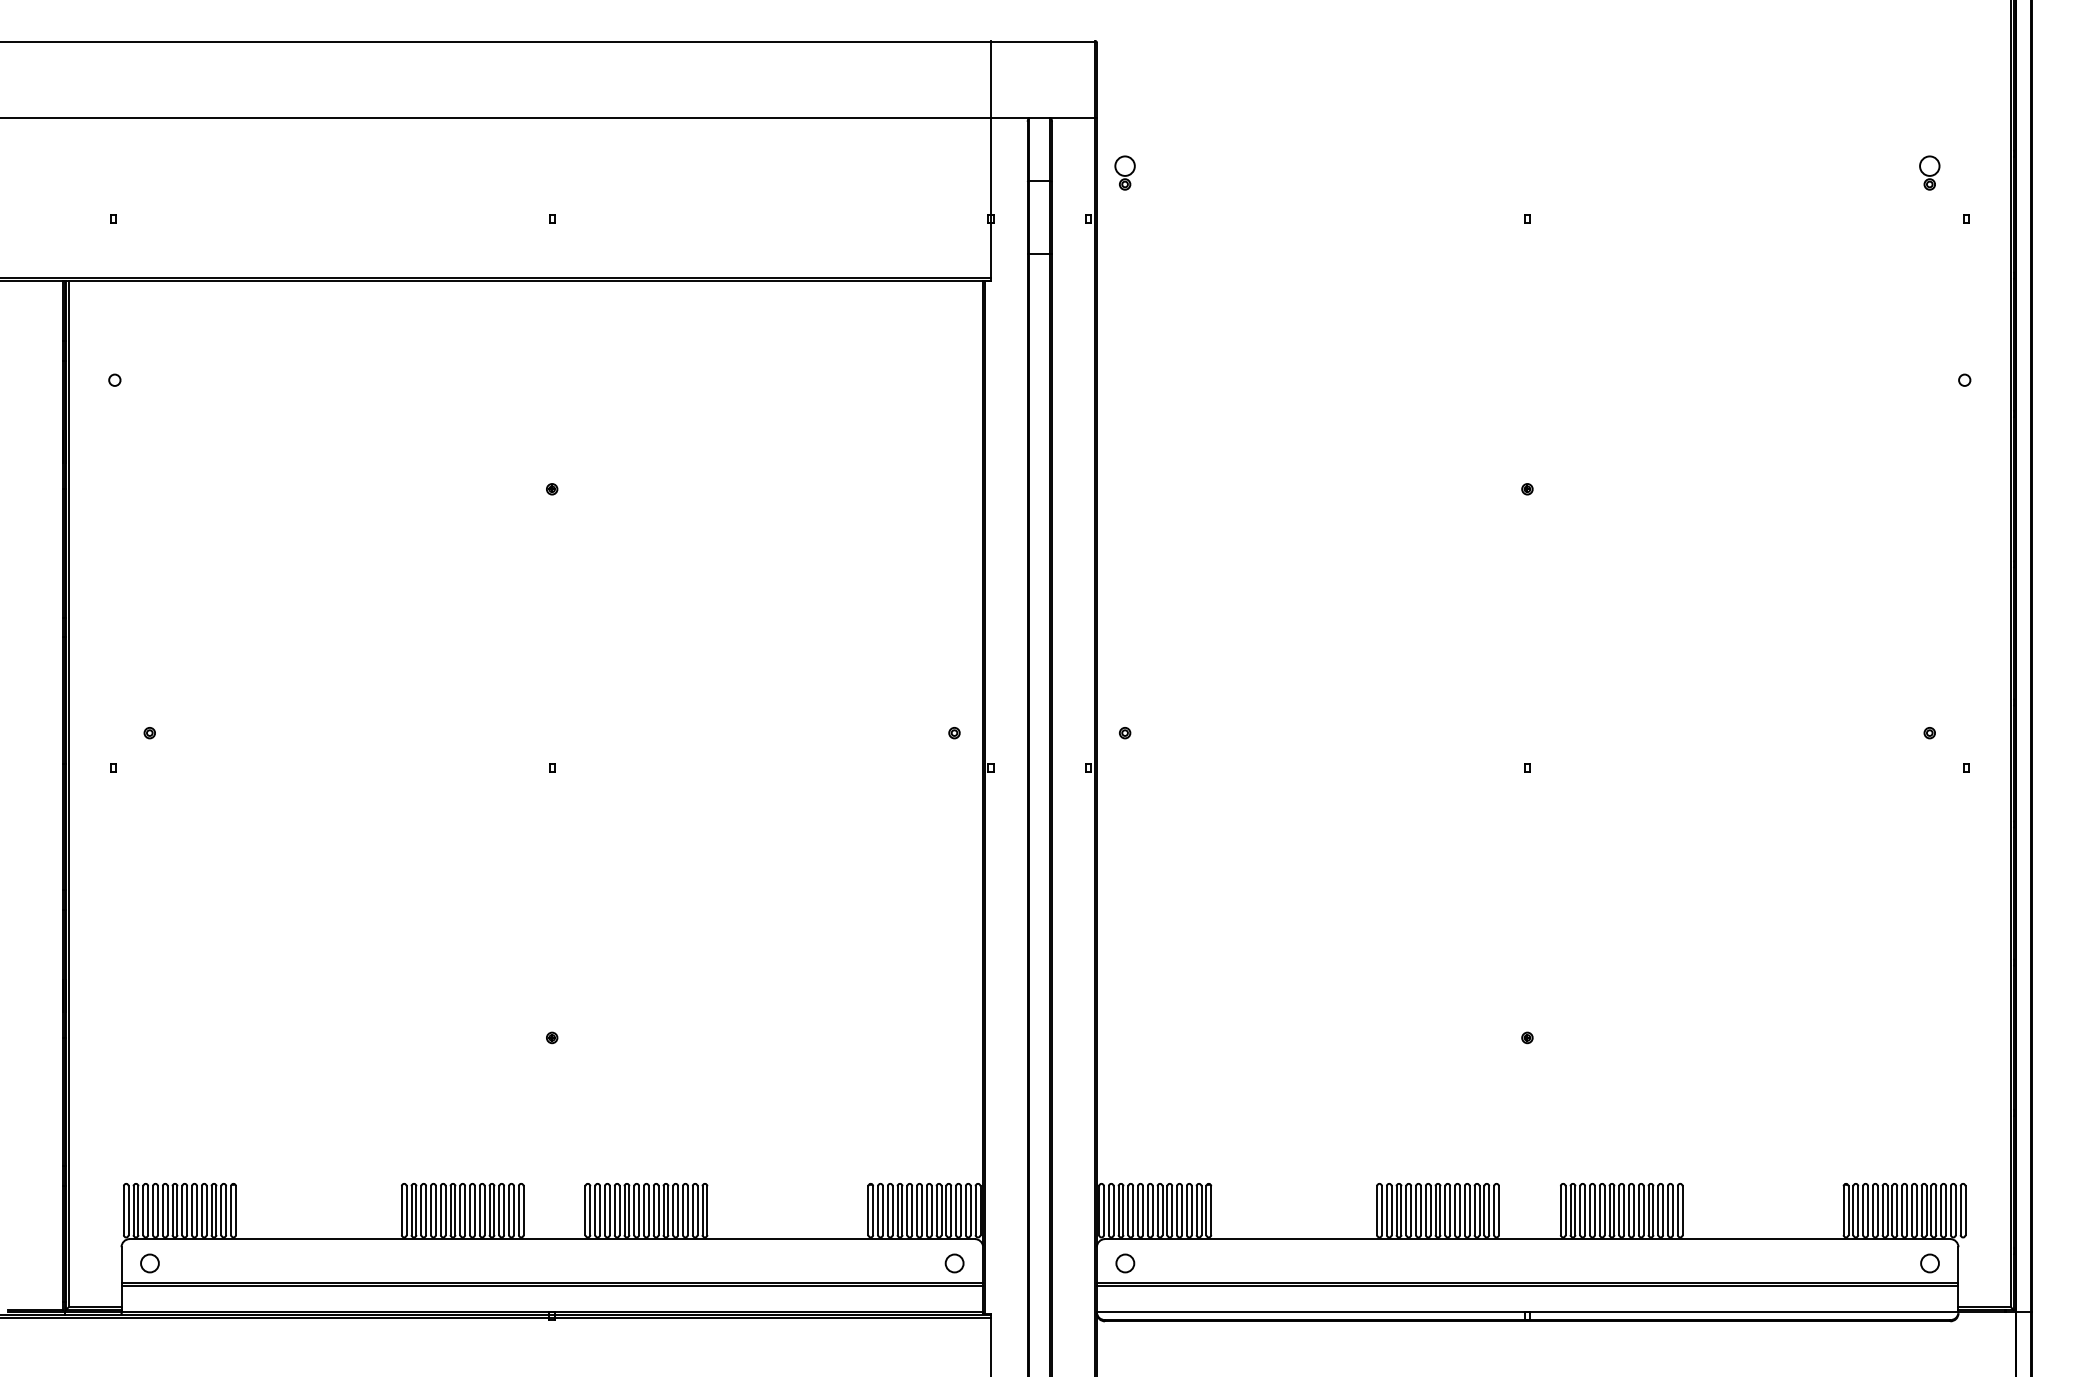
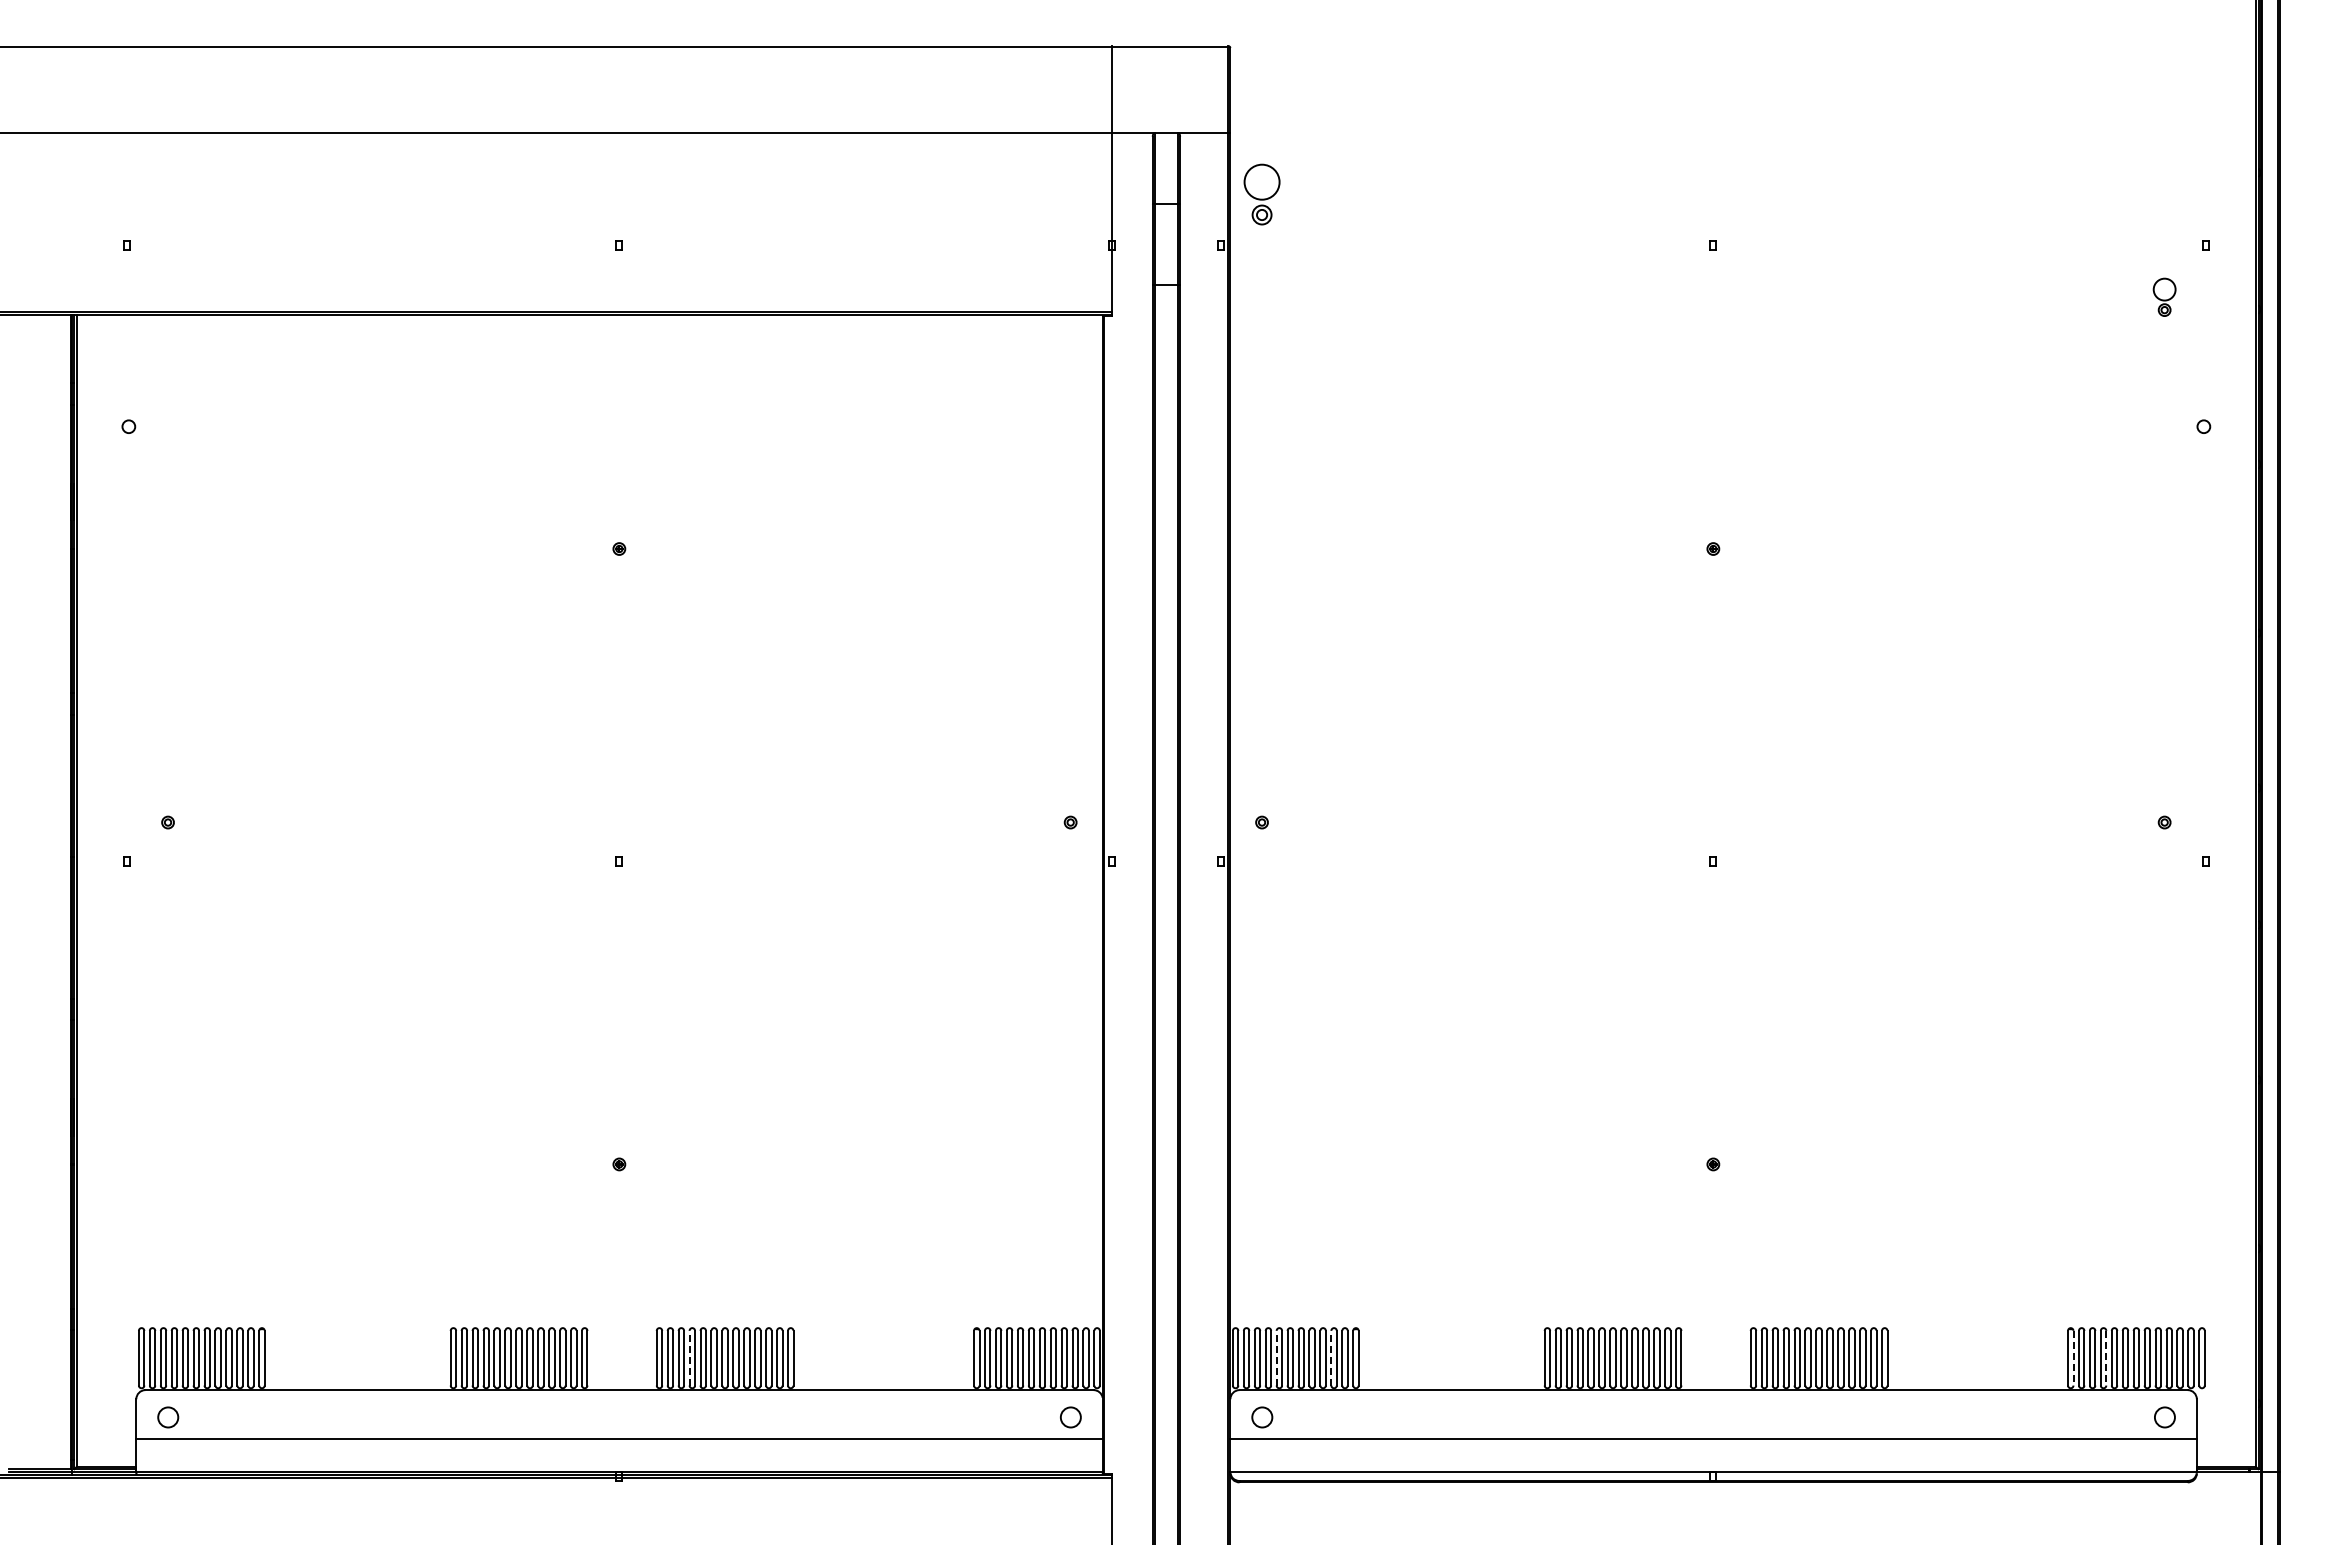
part: (1124, 172) -> (1261, 193), size x1.6
part: (1929, 172) -> (2164, 296), moved
line: (614, 1210) -> (689, 1357), solid -> dashed
line: (1137, 1210) -> (1276, 1357), solid -> dashed
line: (1187, 1210) -> (1331, 1357), solid -> dashed
line: (1848, 1210) -> (2073, 1358), solid -> dashed
line: (1877, 1210) -> (2106, 1358), solid -> dashed
line: (552, 1285) -> (619, 1442), removed
line: (1527, 1285) -> (1713, 1442), removed

